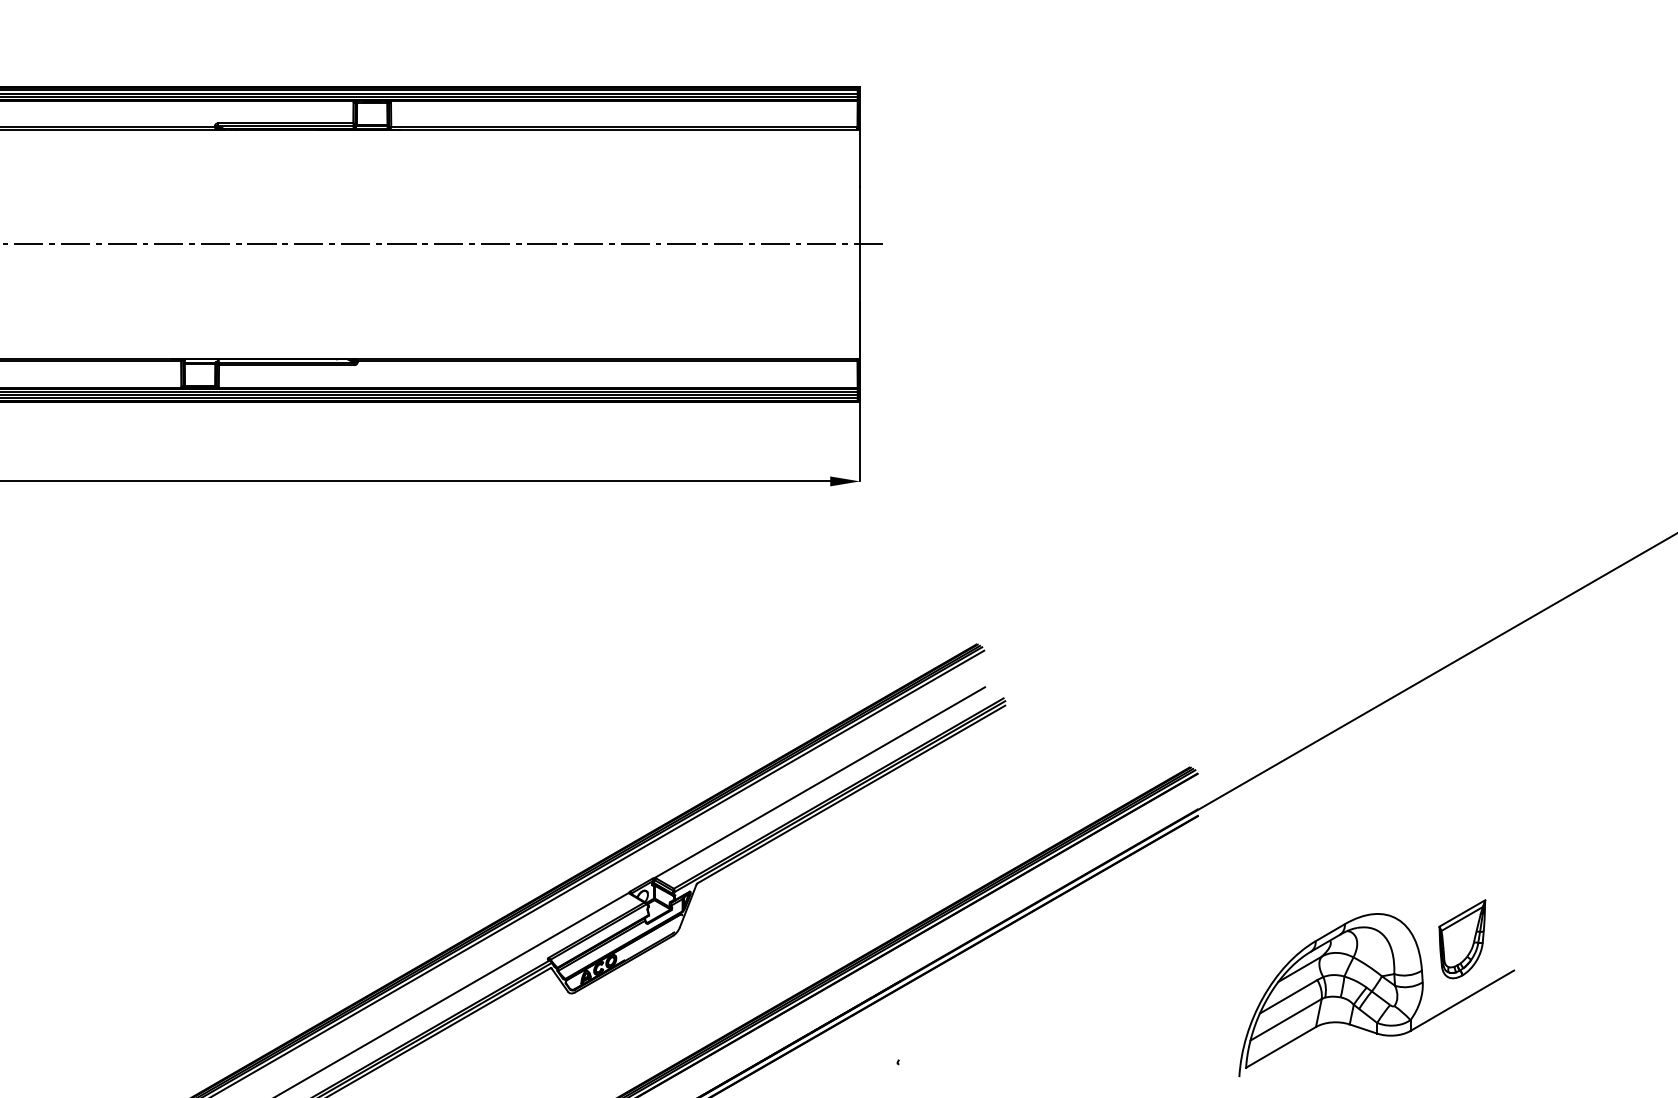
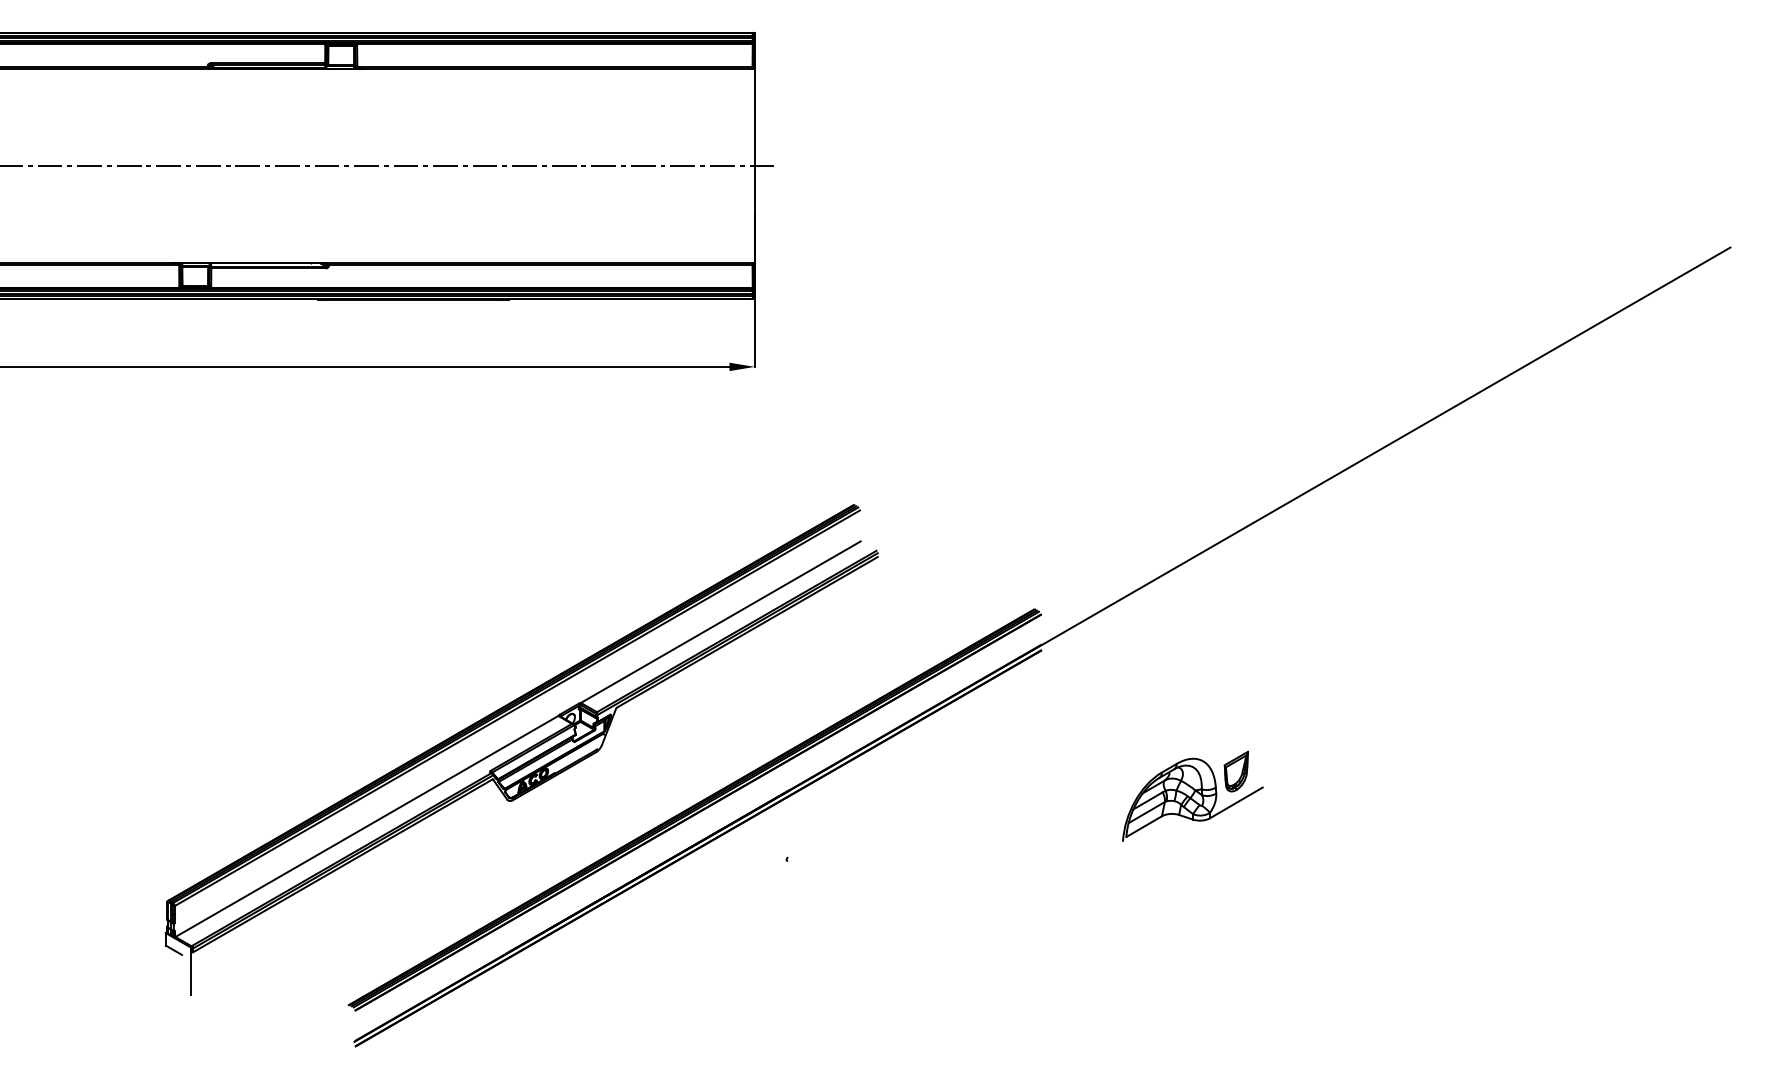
part: (1376, 988) -> (1192, 796), size x0.6

